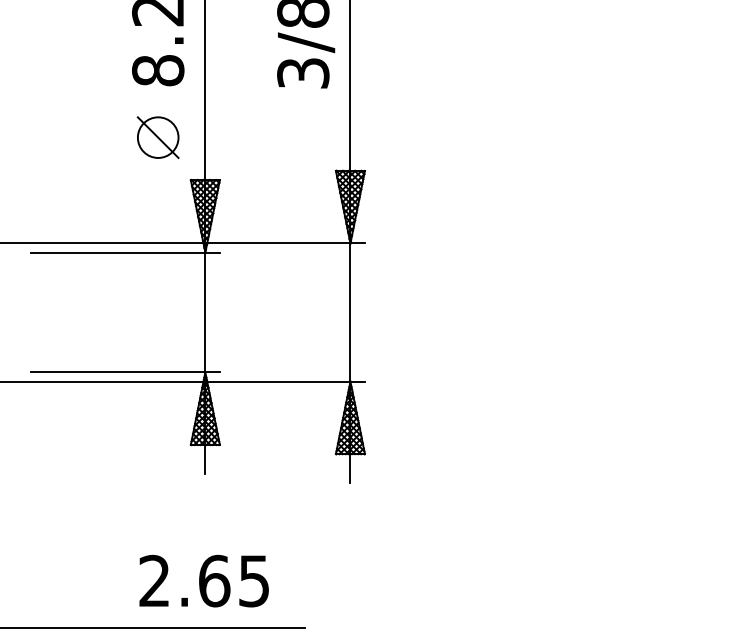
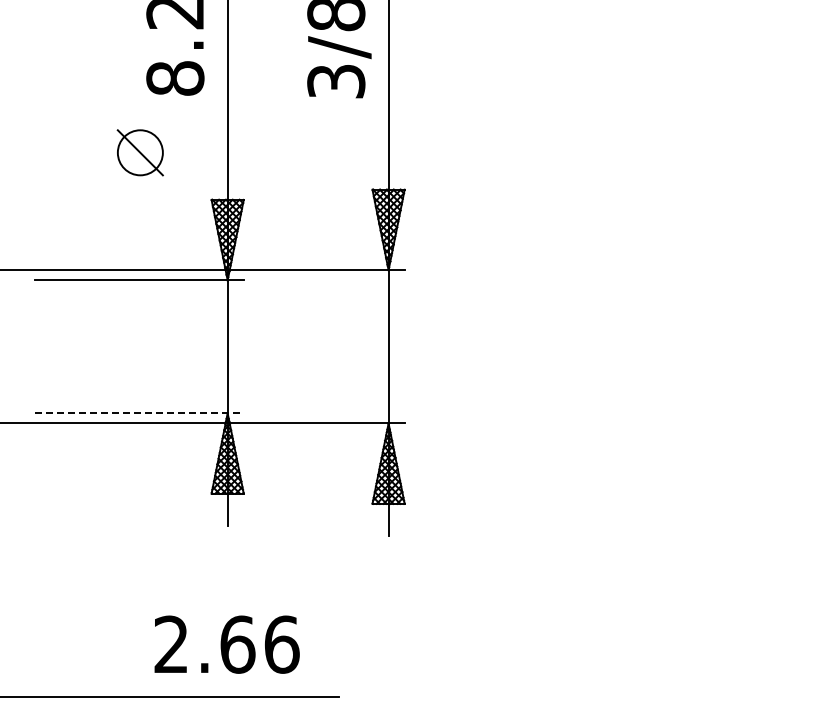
part: (157, 137) -> (139, 152), moved
line: (125, 372) -> (139, 413), solid -> dashed
text: (254, 580) -> (282, 644), 2.65 -> 2.66

